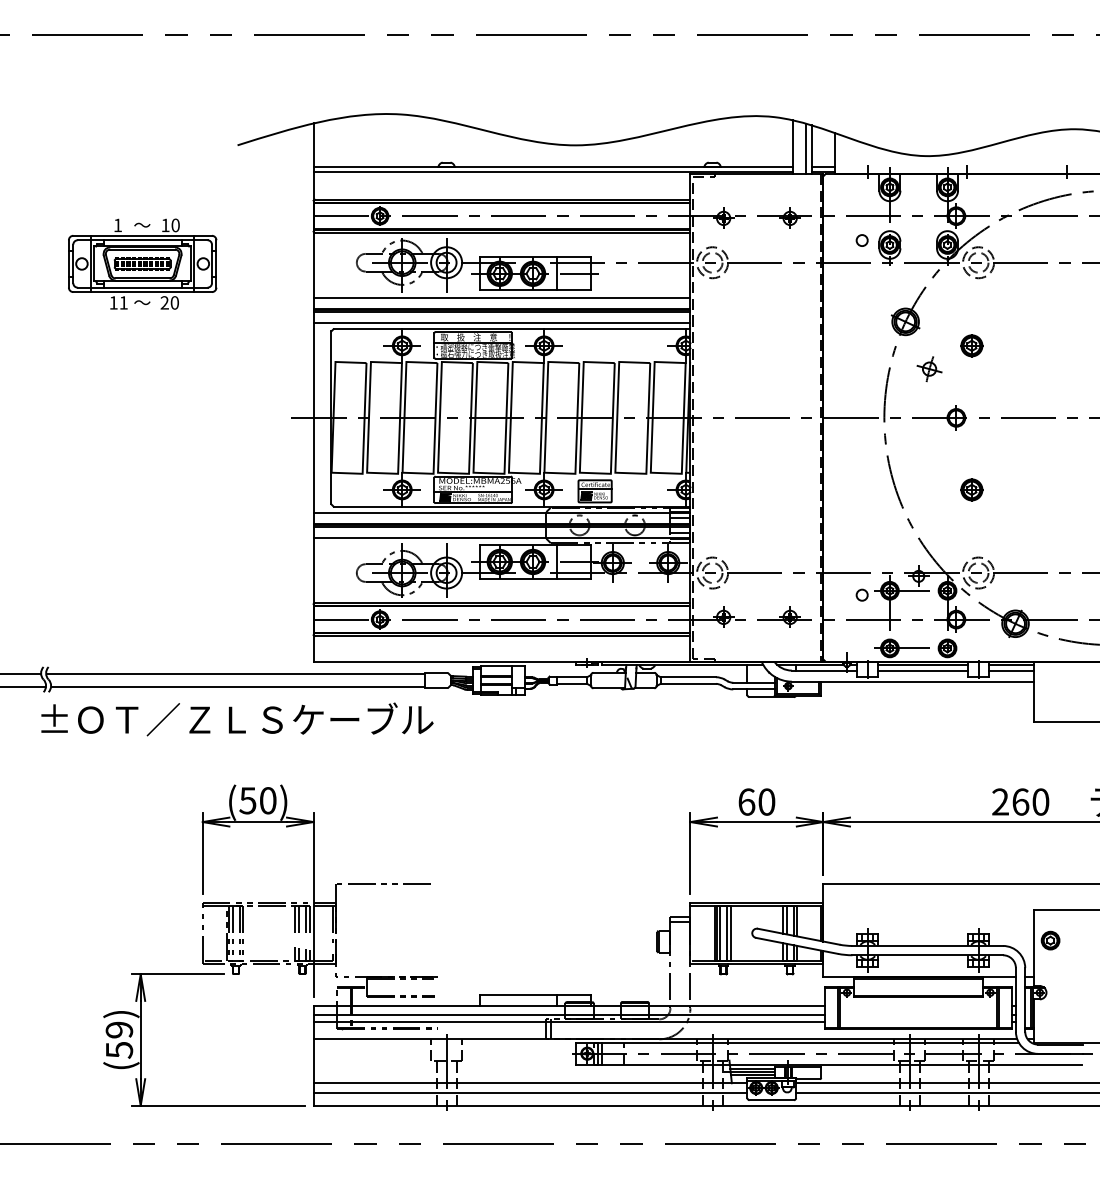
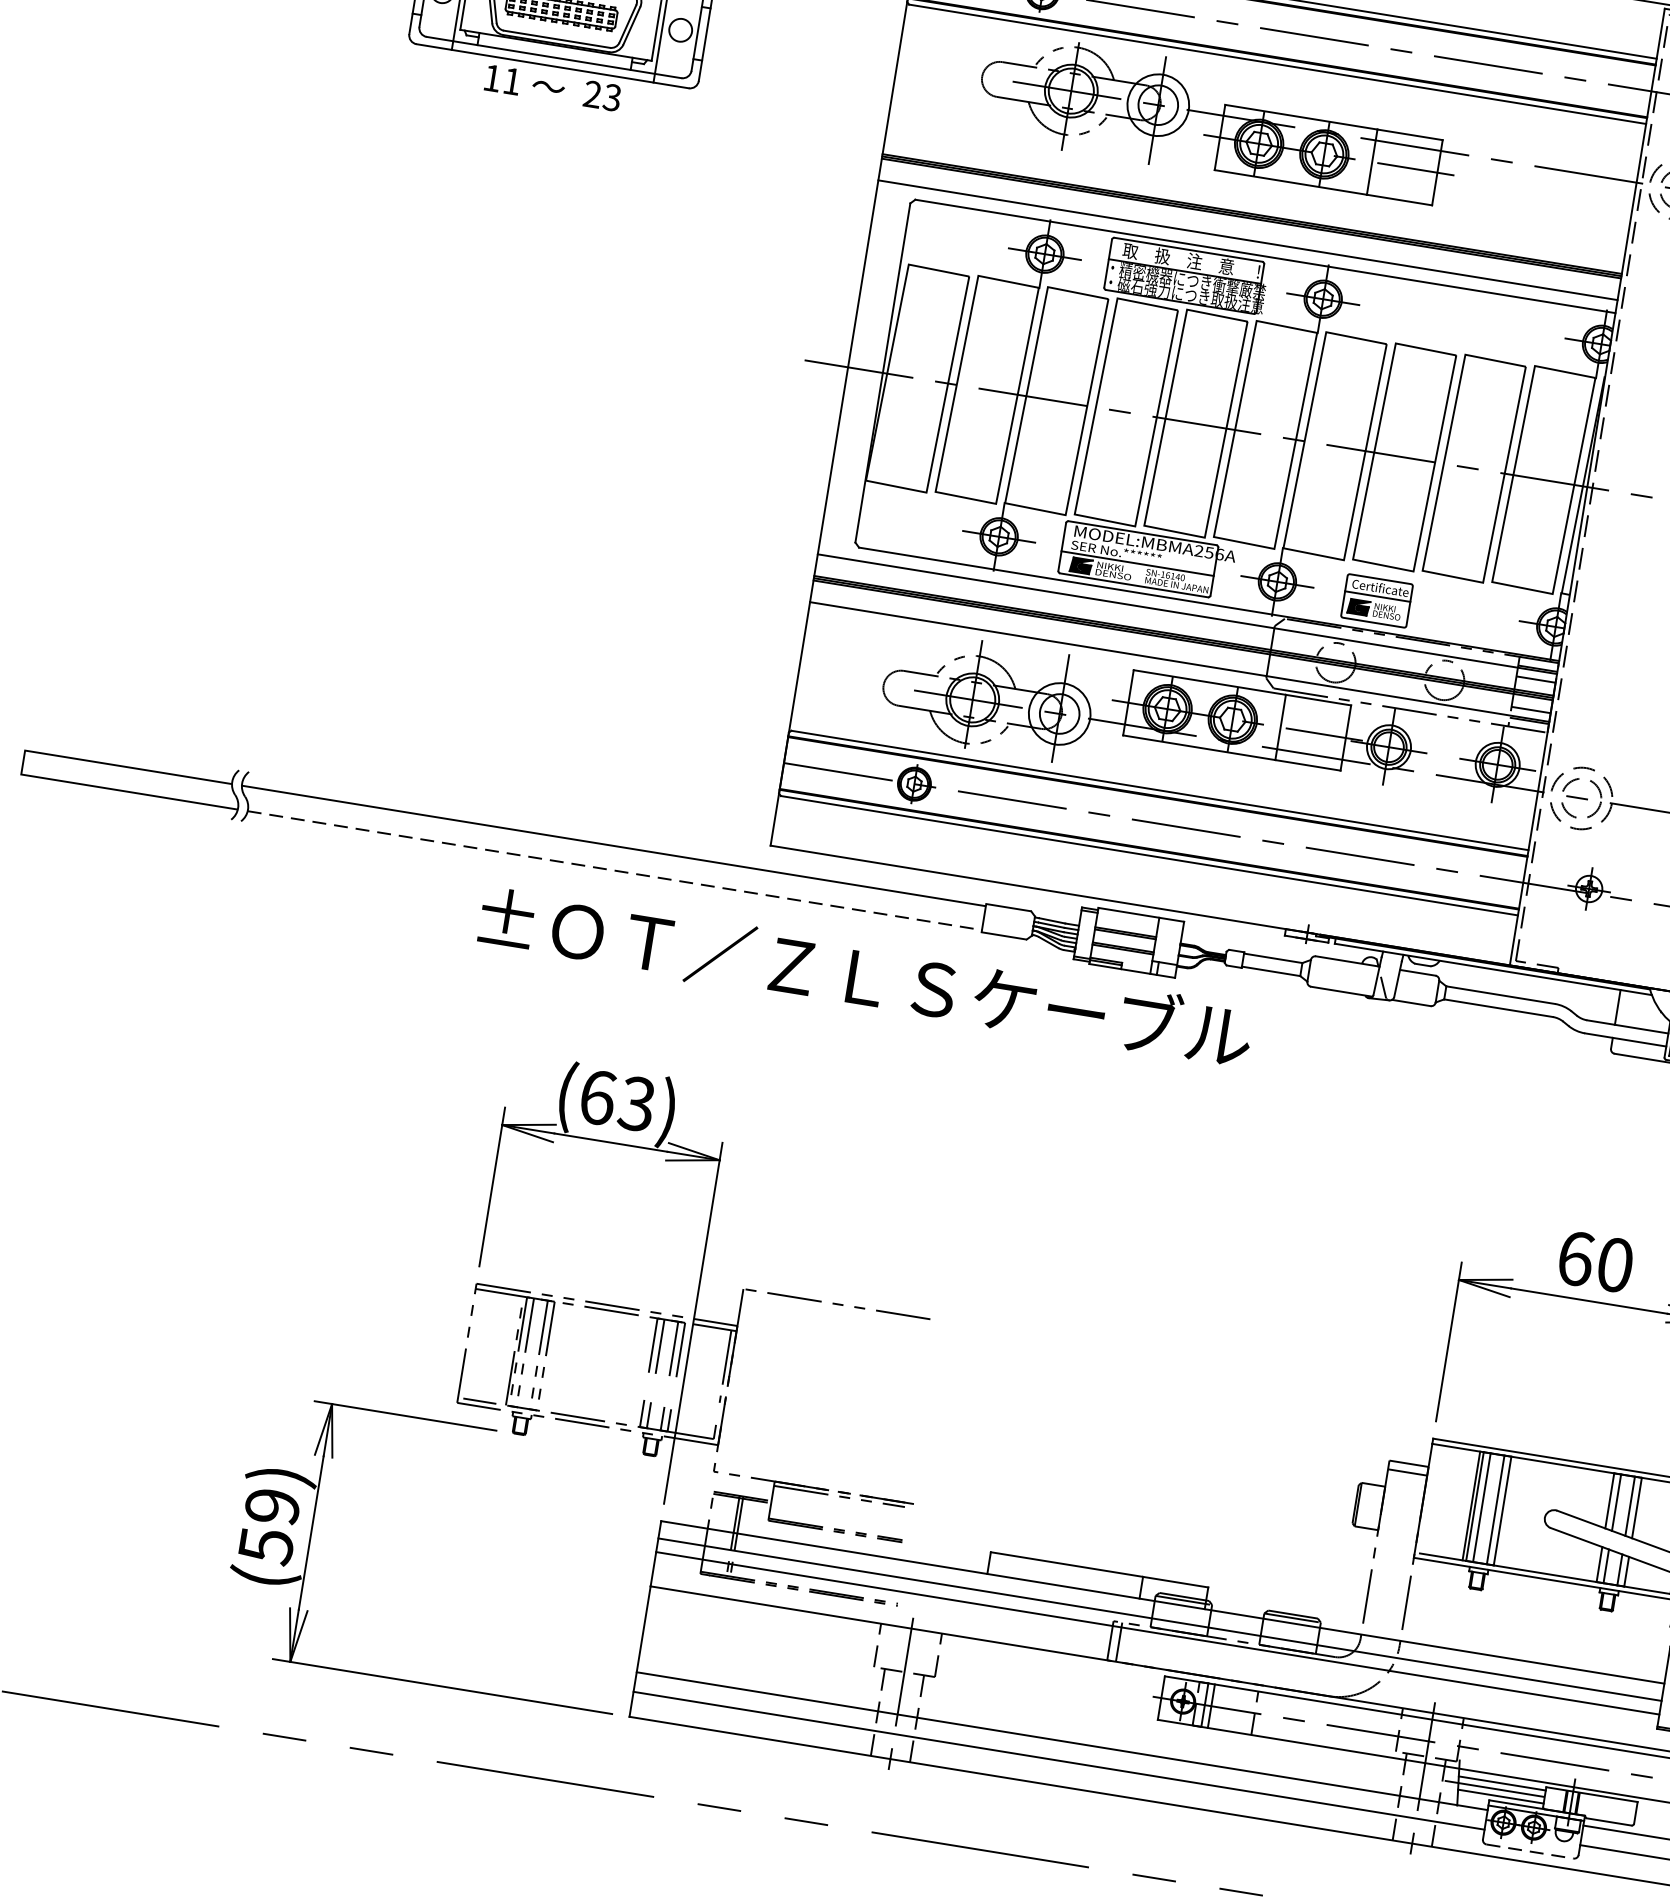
line: (501, 298) -> (1254, 192), removed
text: (174, 302) -> (611, 96), 20 -> 23
line: (238, 686) -> (615, 870), solid -> dashed
text: (237, 719) -> (865, 977), moved
text: (257, 800) -> (616, 1100), (50) -> (63)
line: (772, 1100) -> (1531, 1852), solid -> dashed

